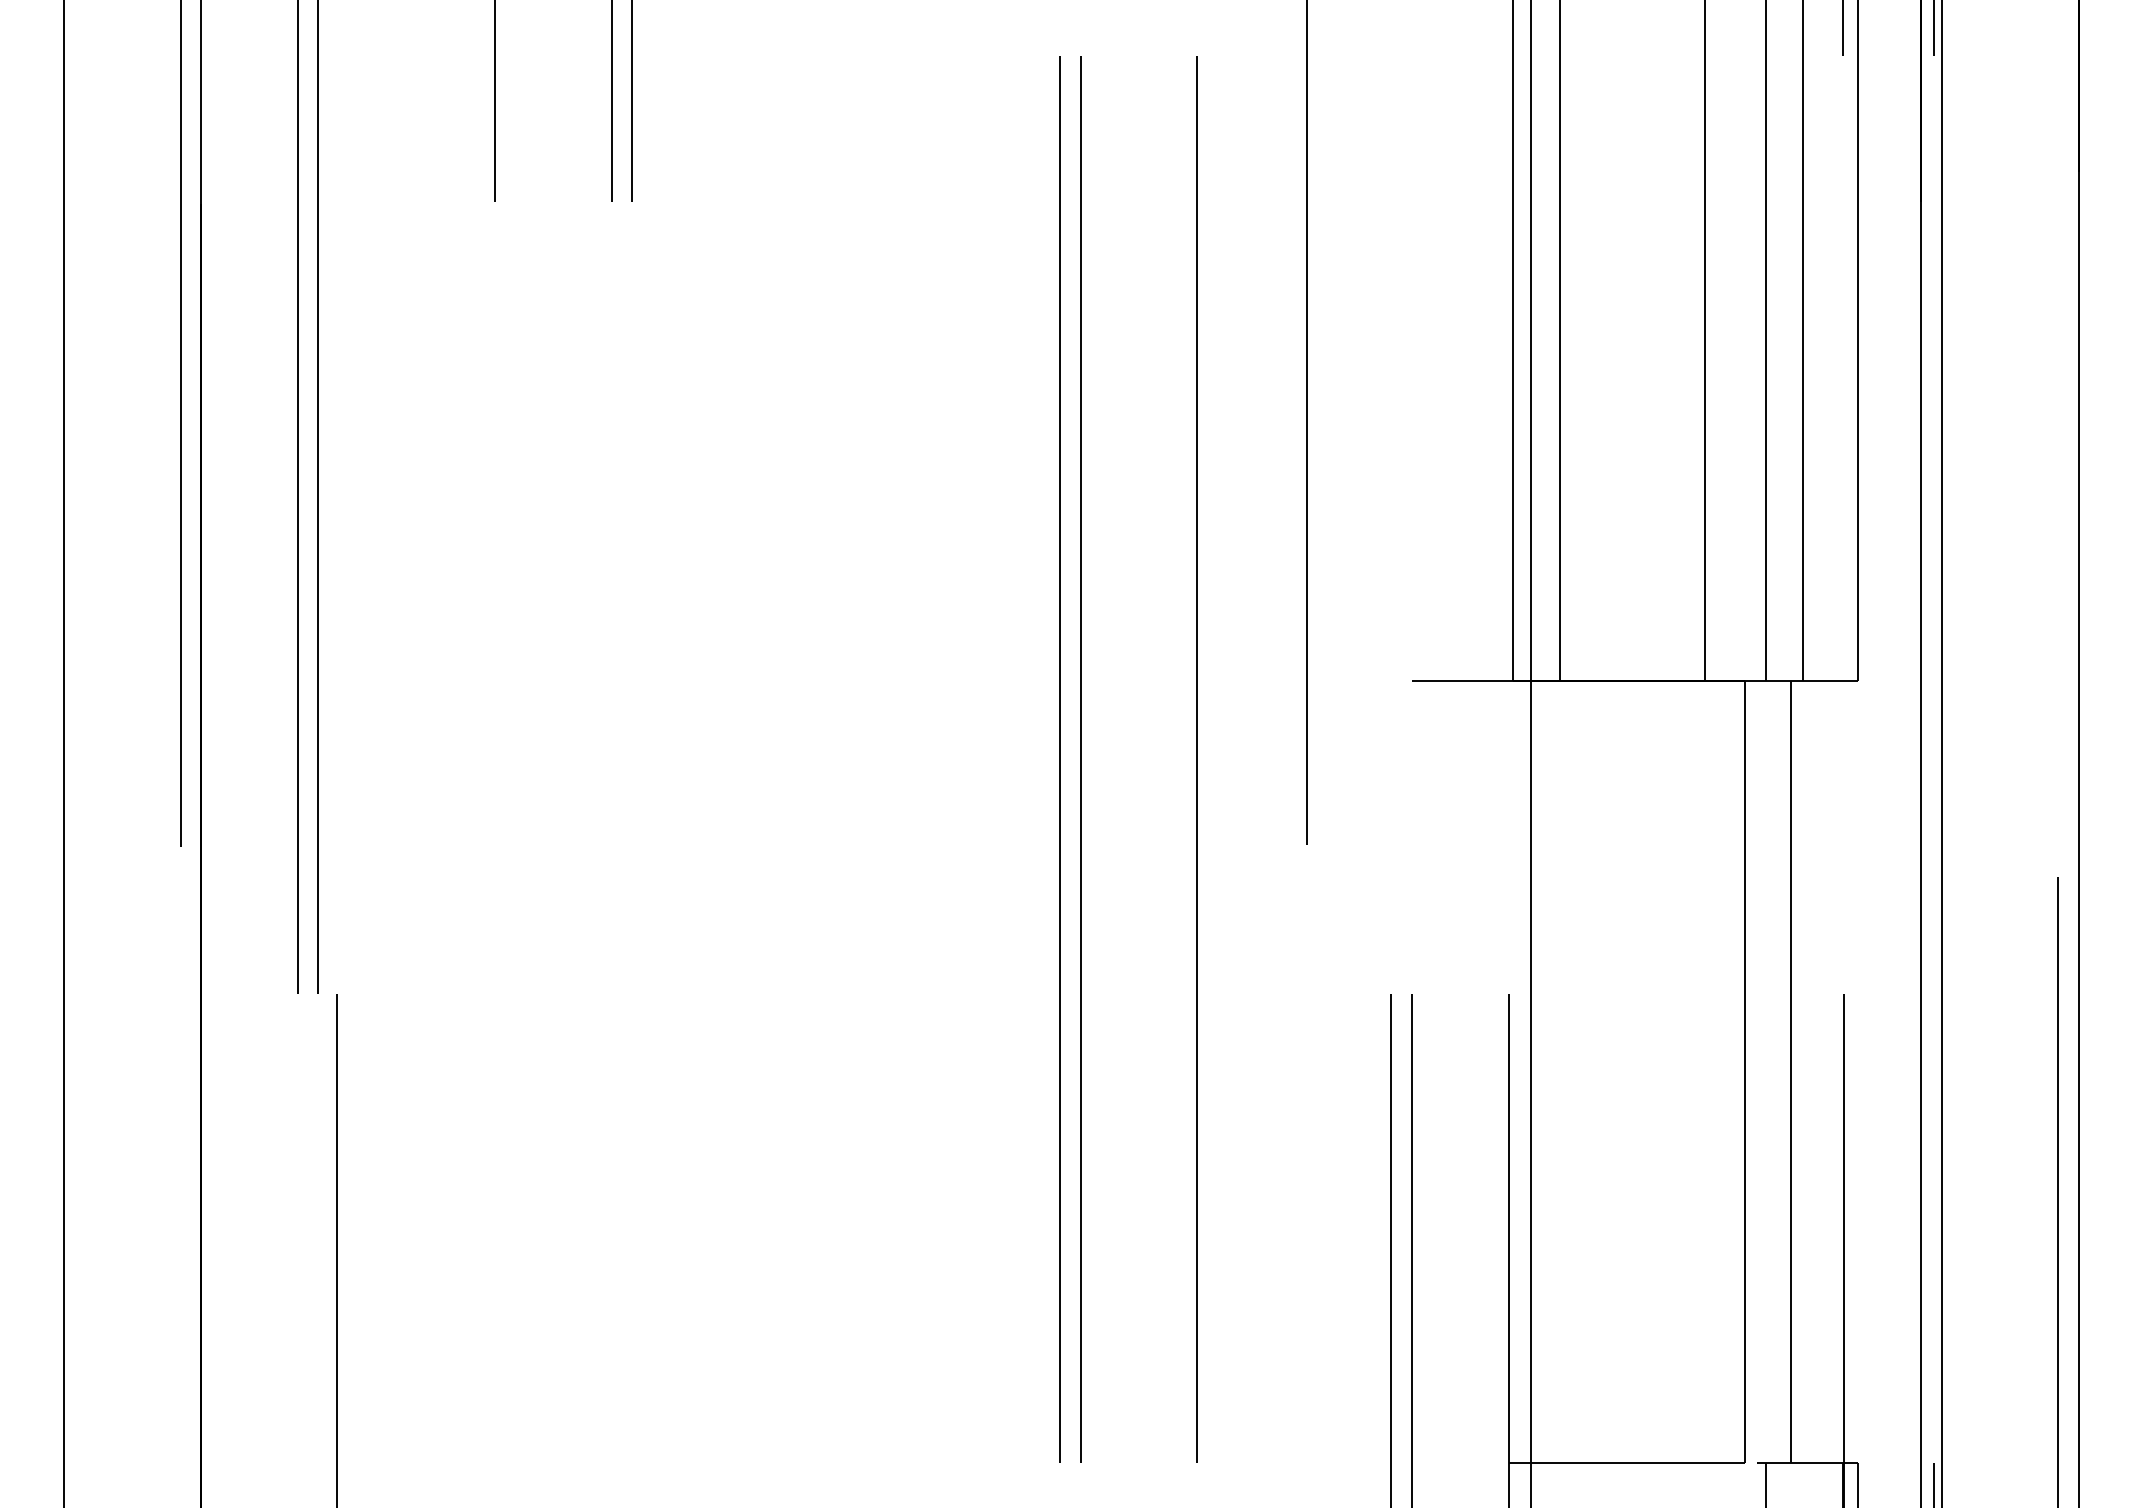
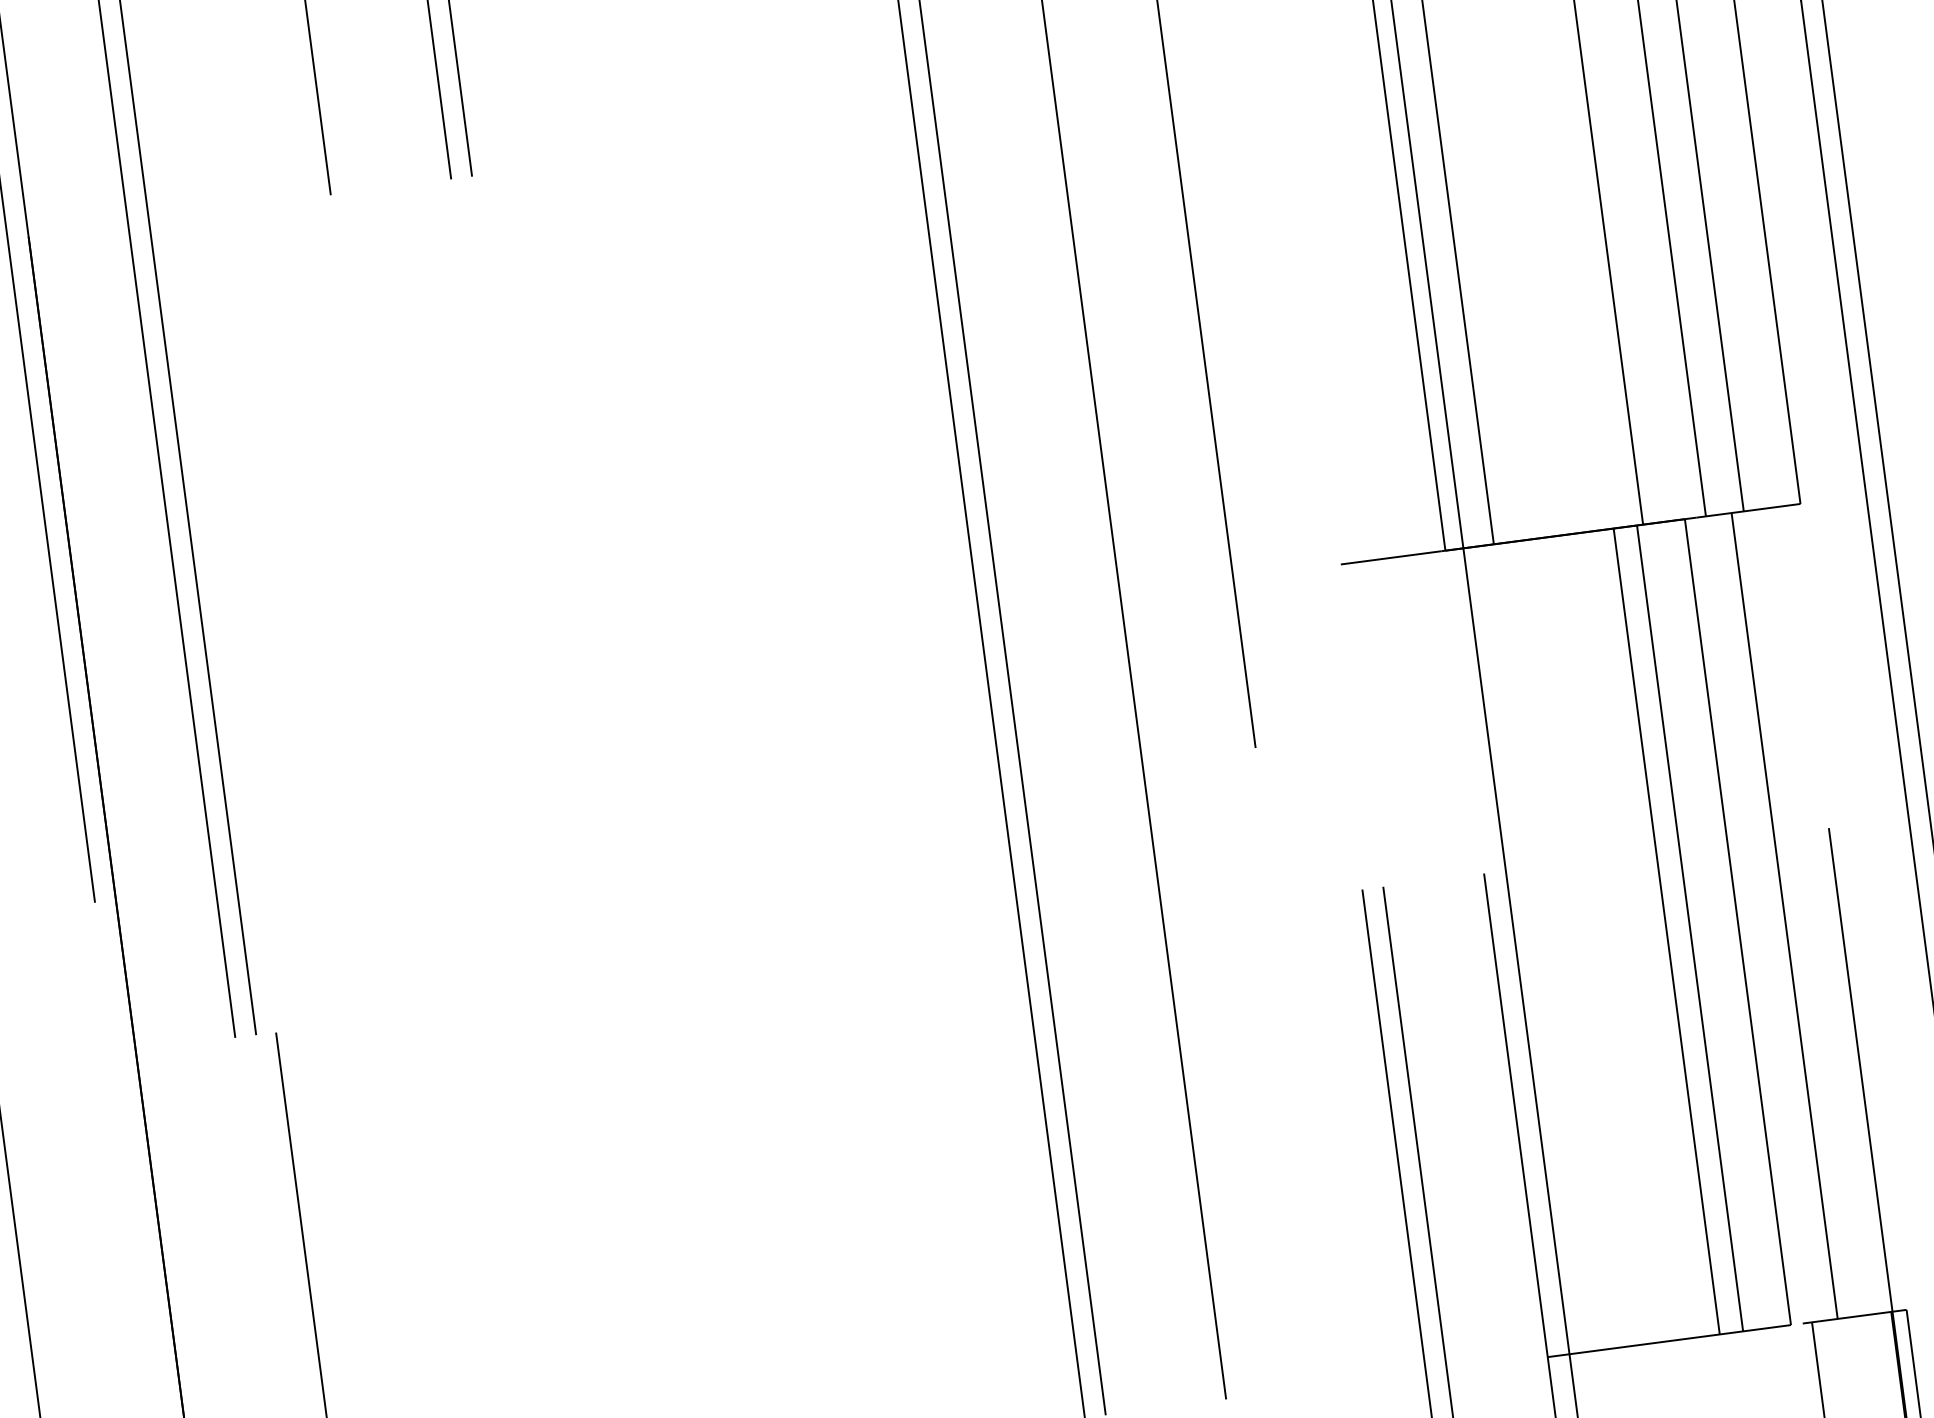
line: (1676, 1071) -> (1666, 931), added
line: (1699, 1071) -> (1690, 927), added

